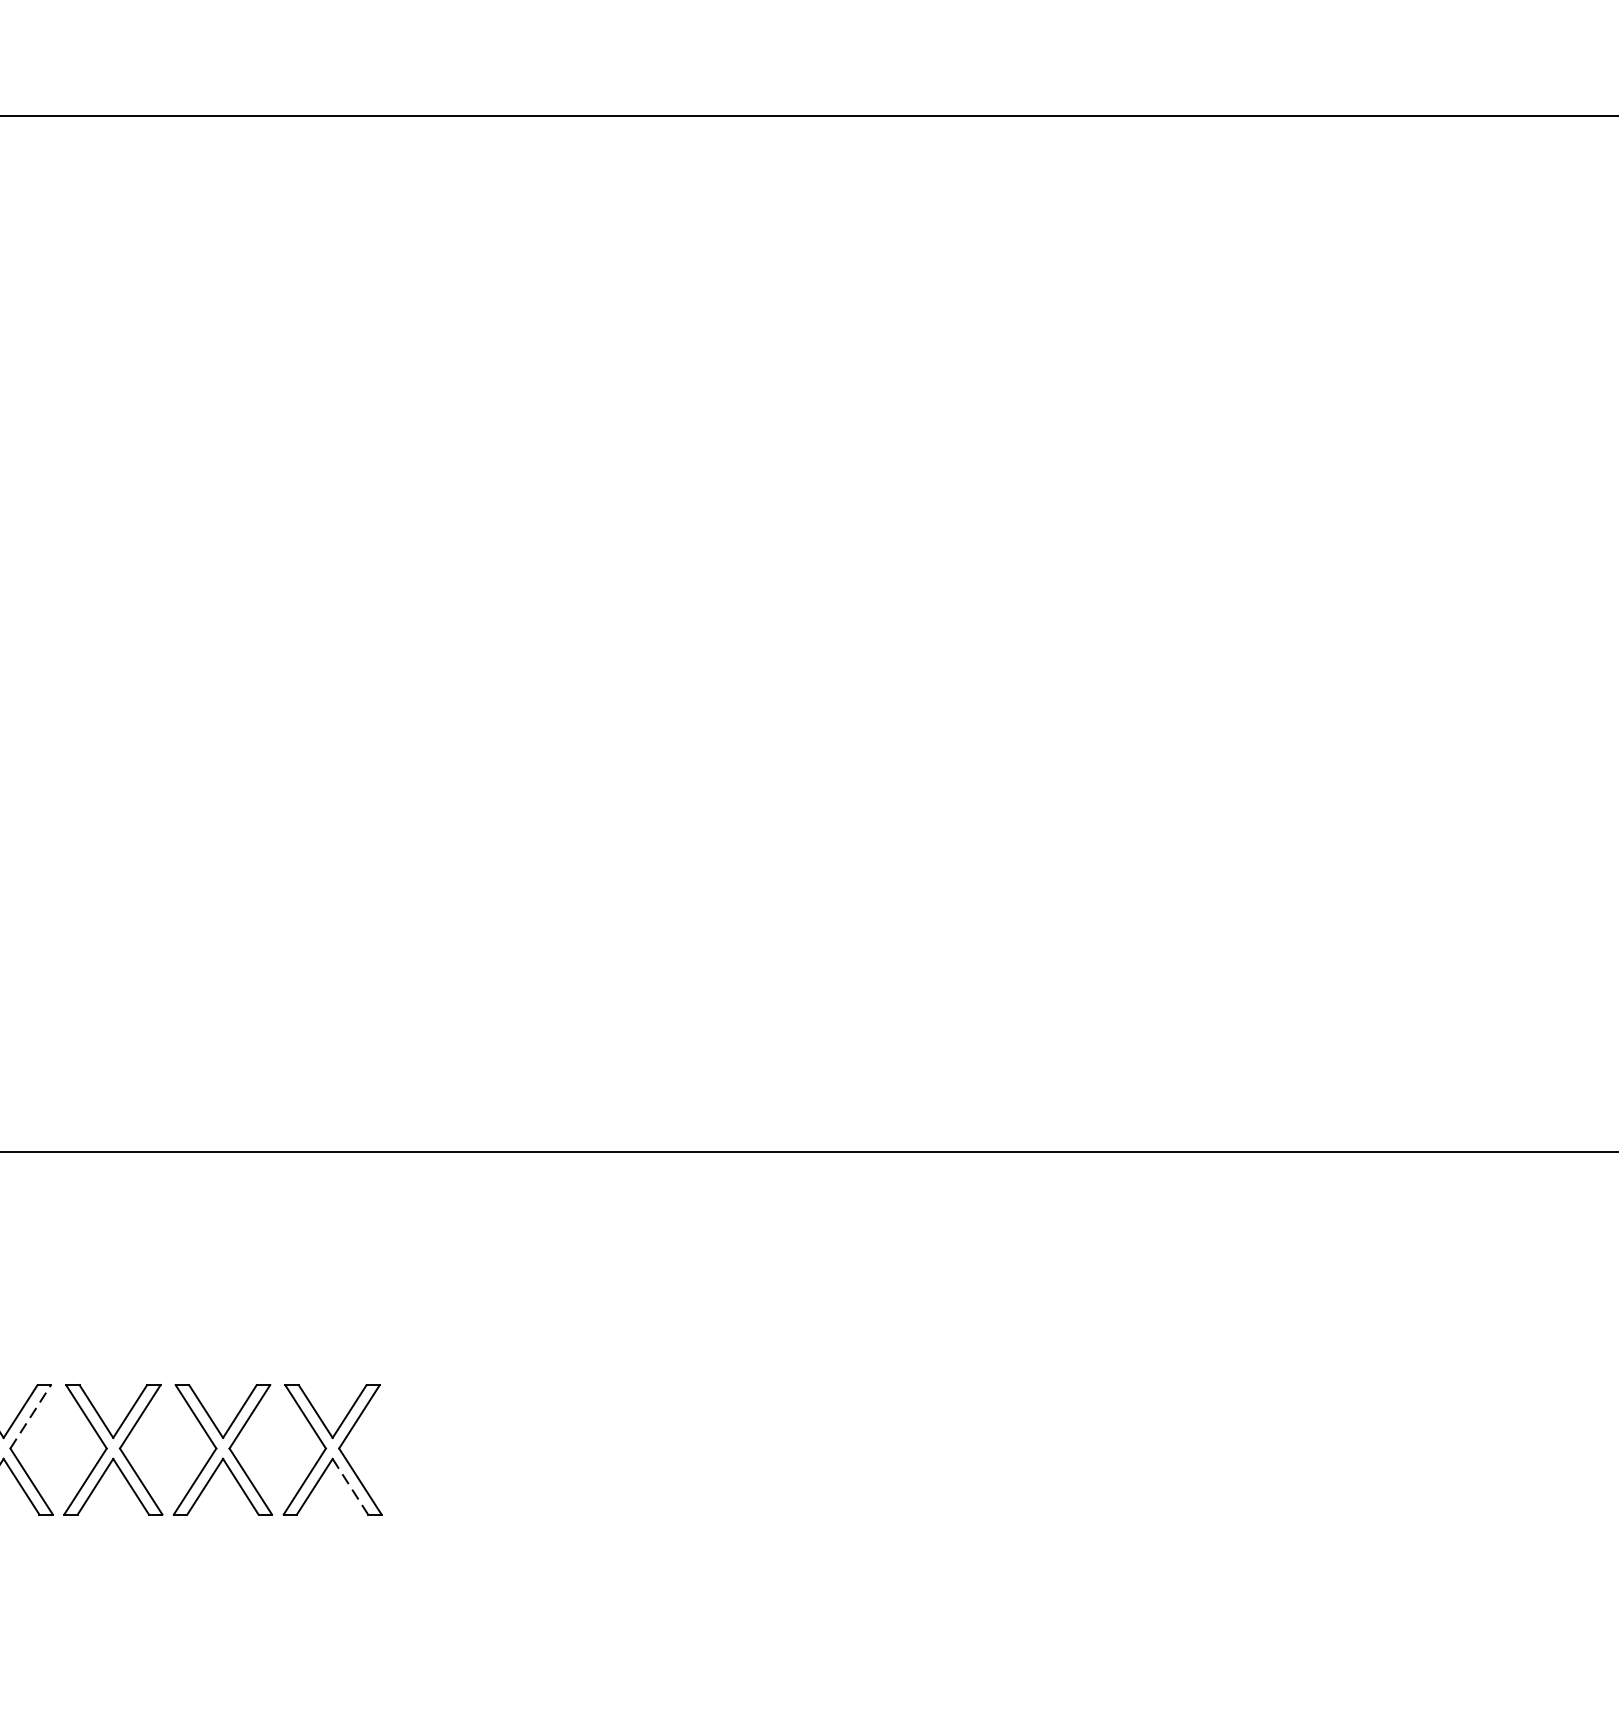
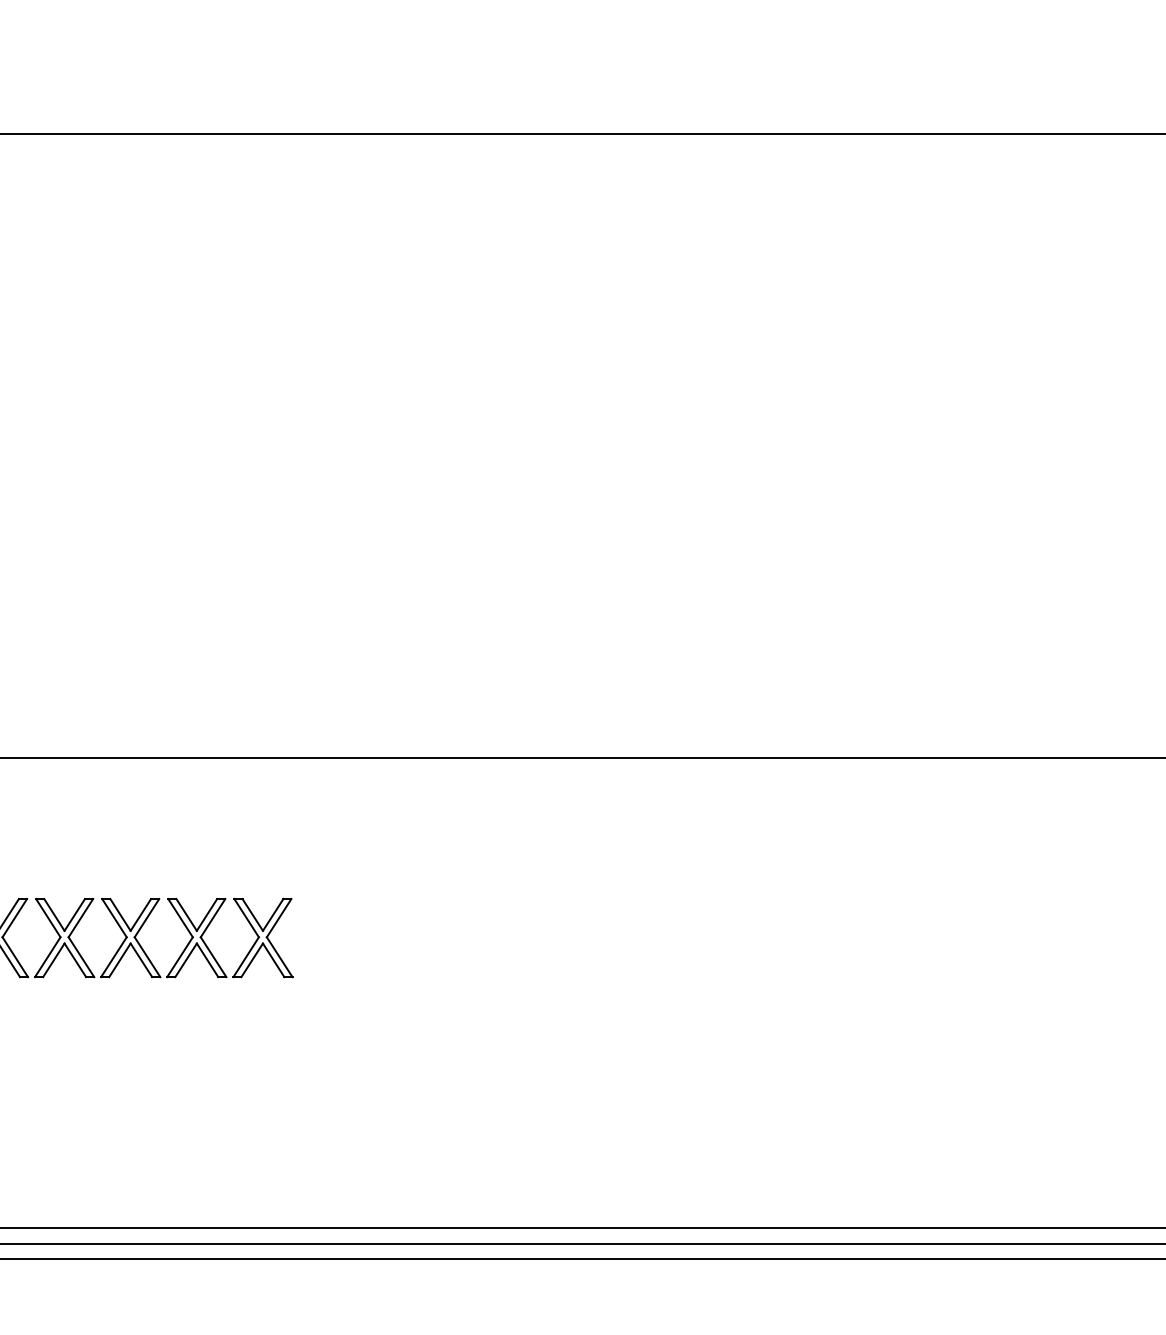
line: (30, 1417) -> (80, 918), dashed -> solid
line: (350, 1487) -> (273, 960), dashed -> solid

